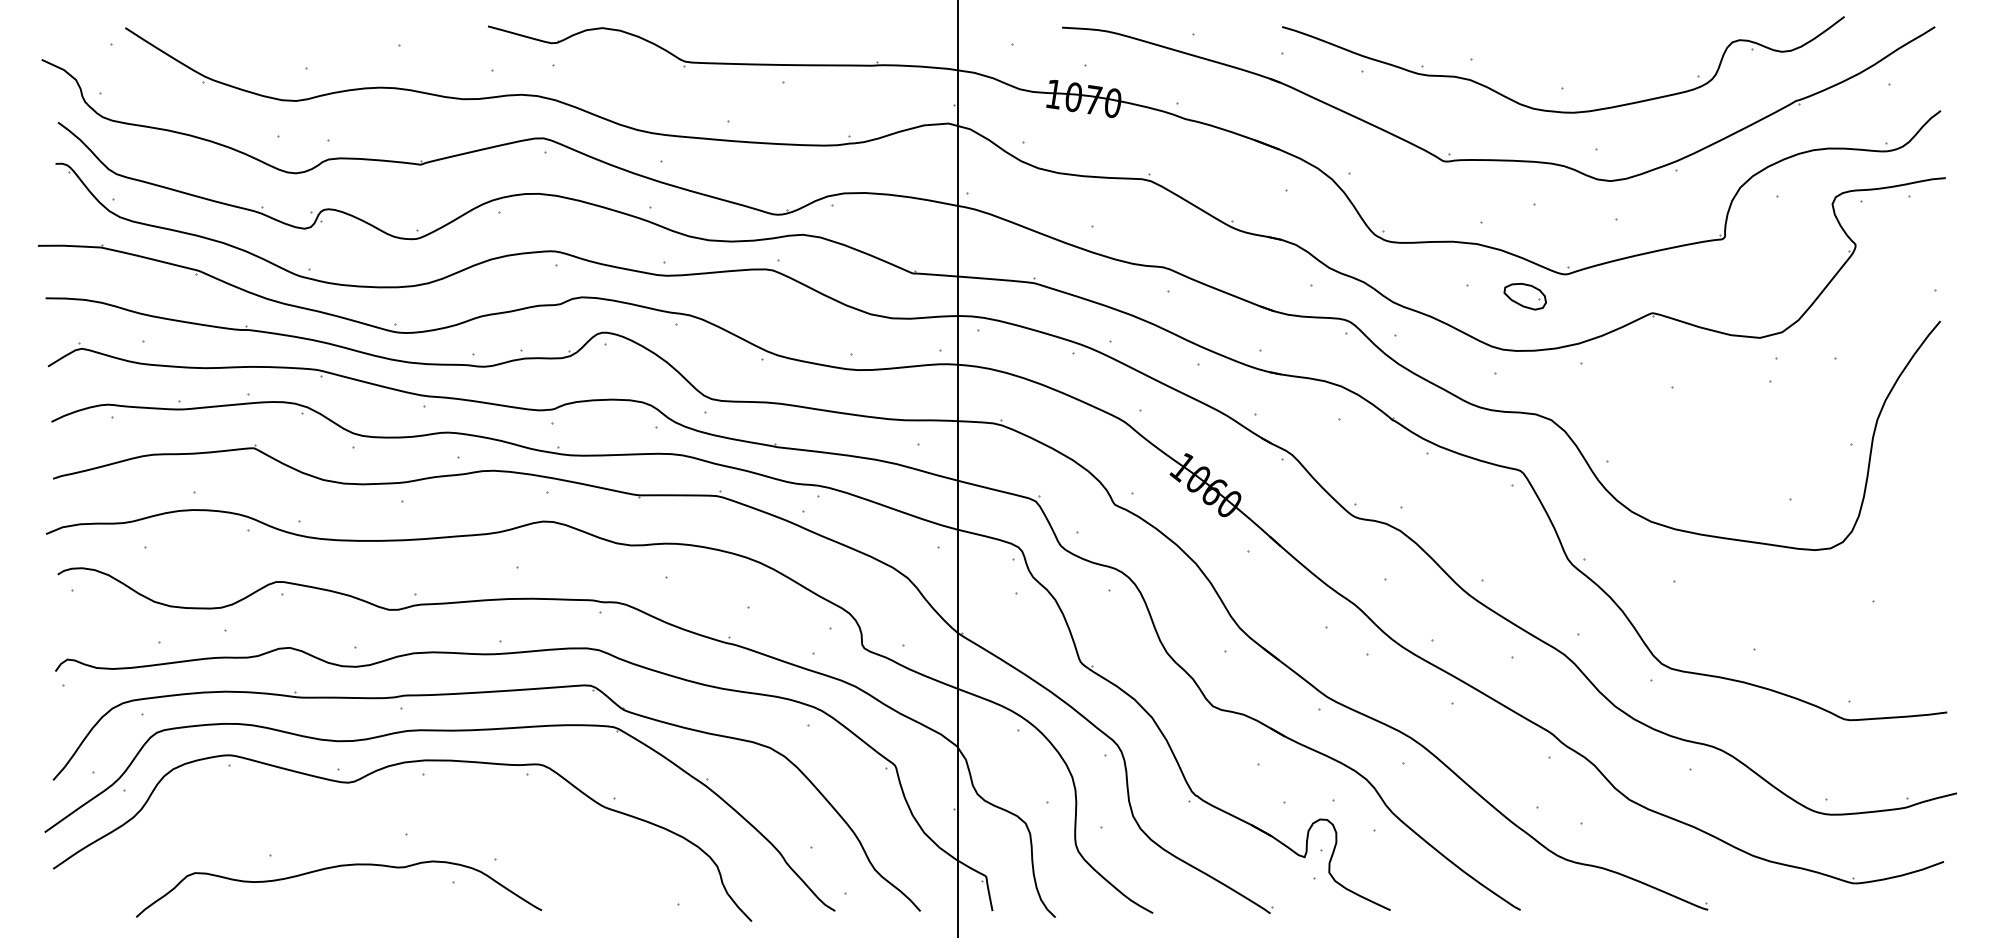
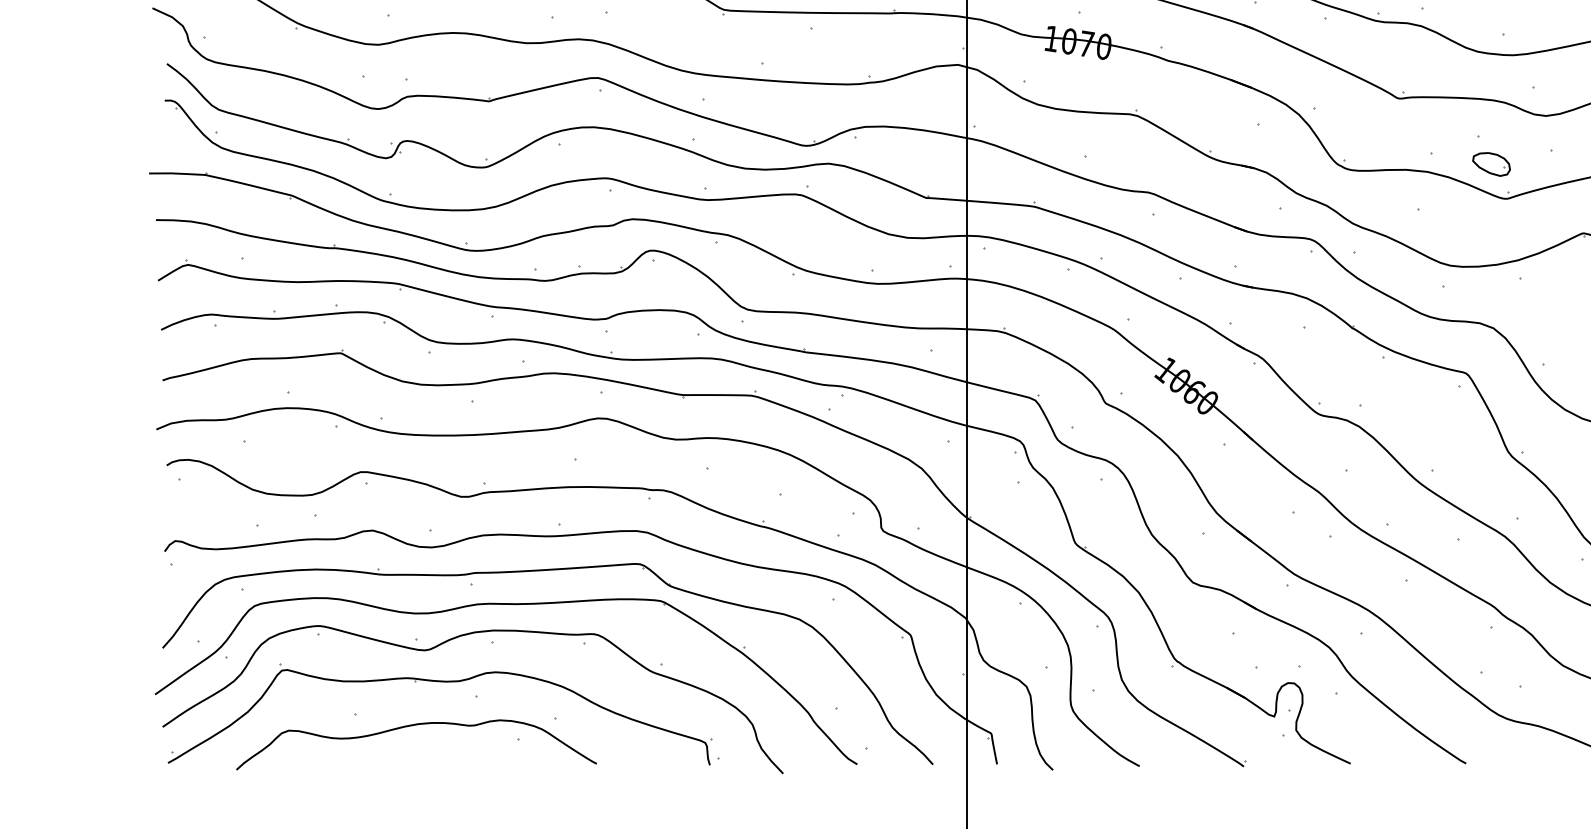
part: (1524, 296) -> (1490, 164), moved
part: (365, 818) -> (440, 682), added

